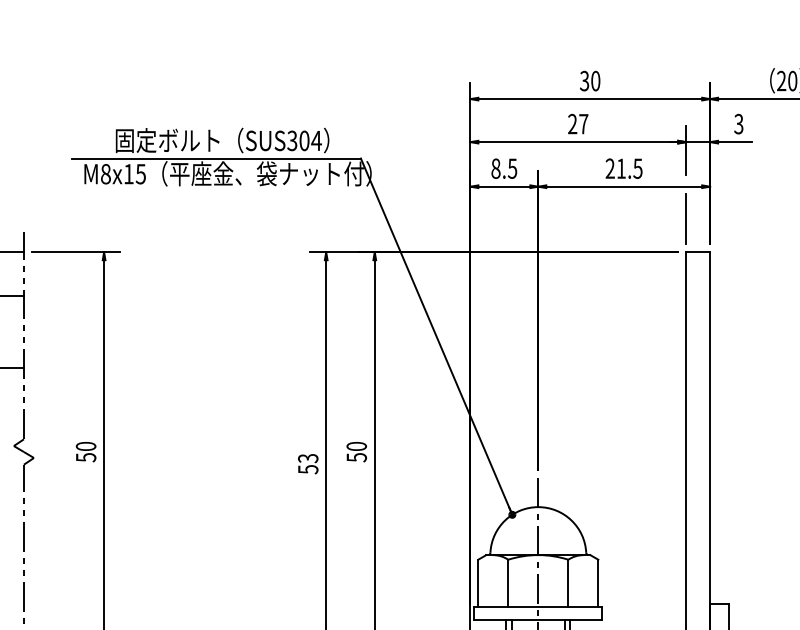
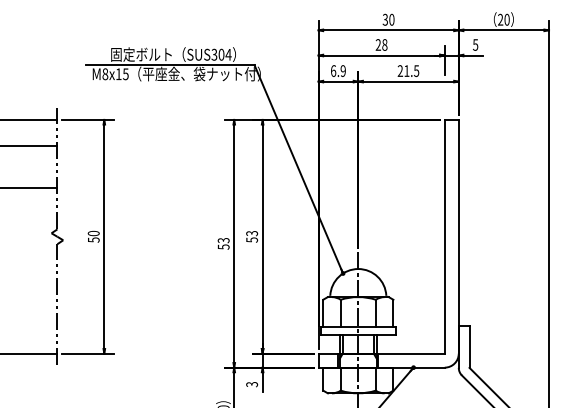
text: (583, 123) -> (384, 44), 27 -> 28
text: (738, 123) -> (475, 44), 3 -> 5
text: (504, 167) -> (338, 70), 8.5 -> 6.9
line: (685, 219) -> (444, 100), removed
text: (355, 446) -> (251, 233), 50 -> 53

